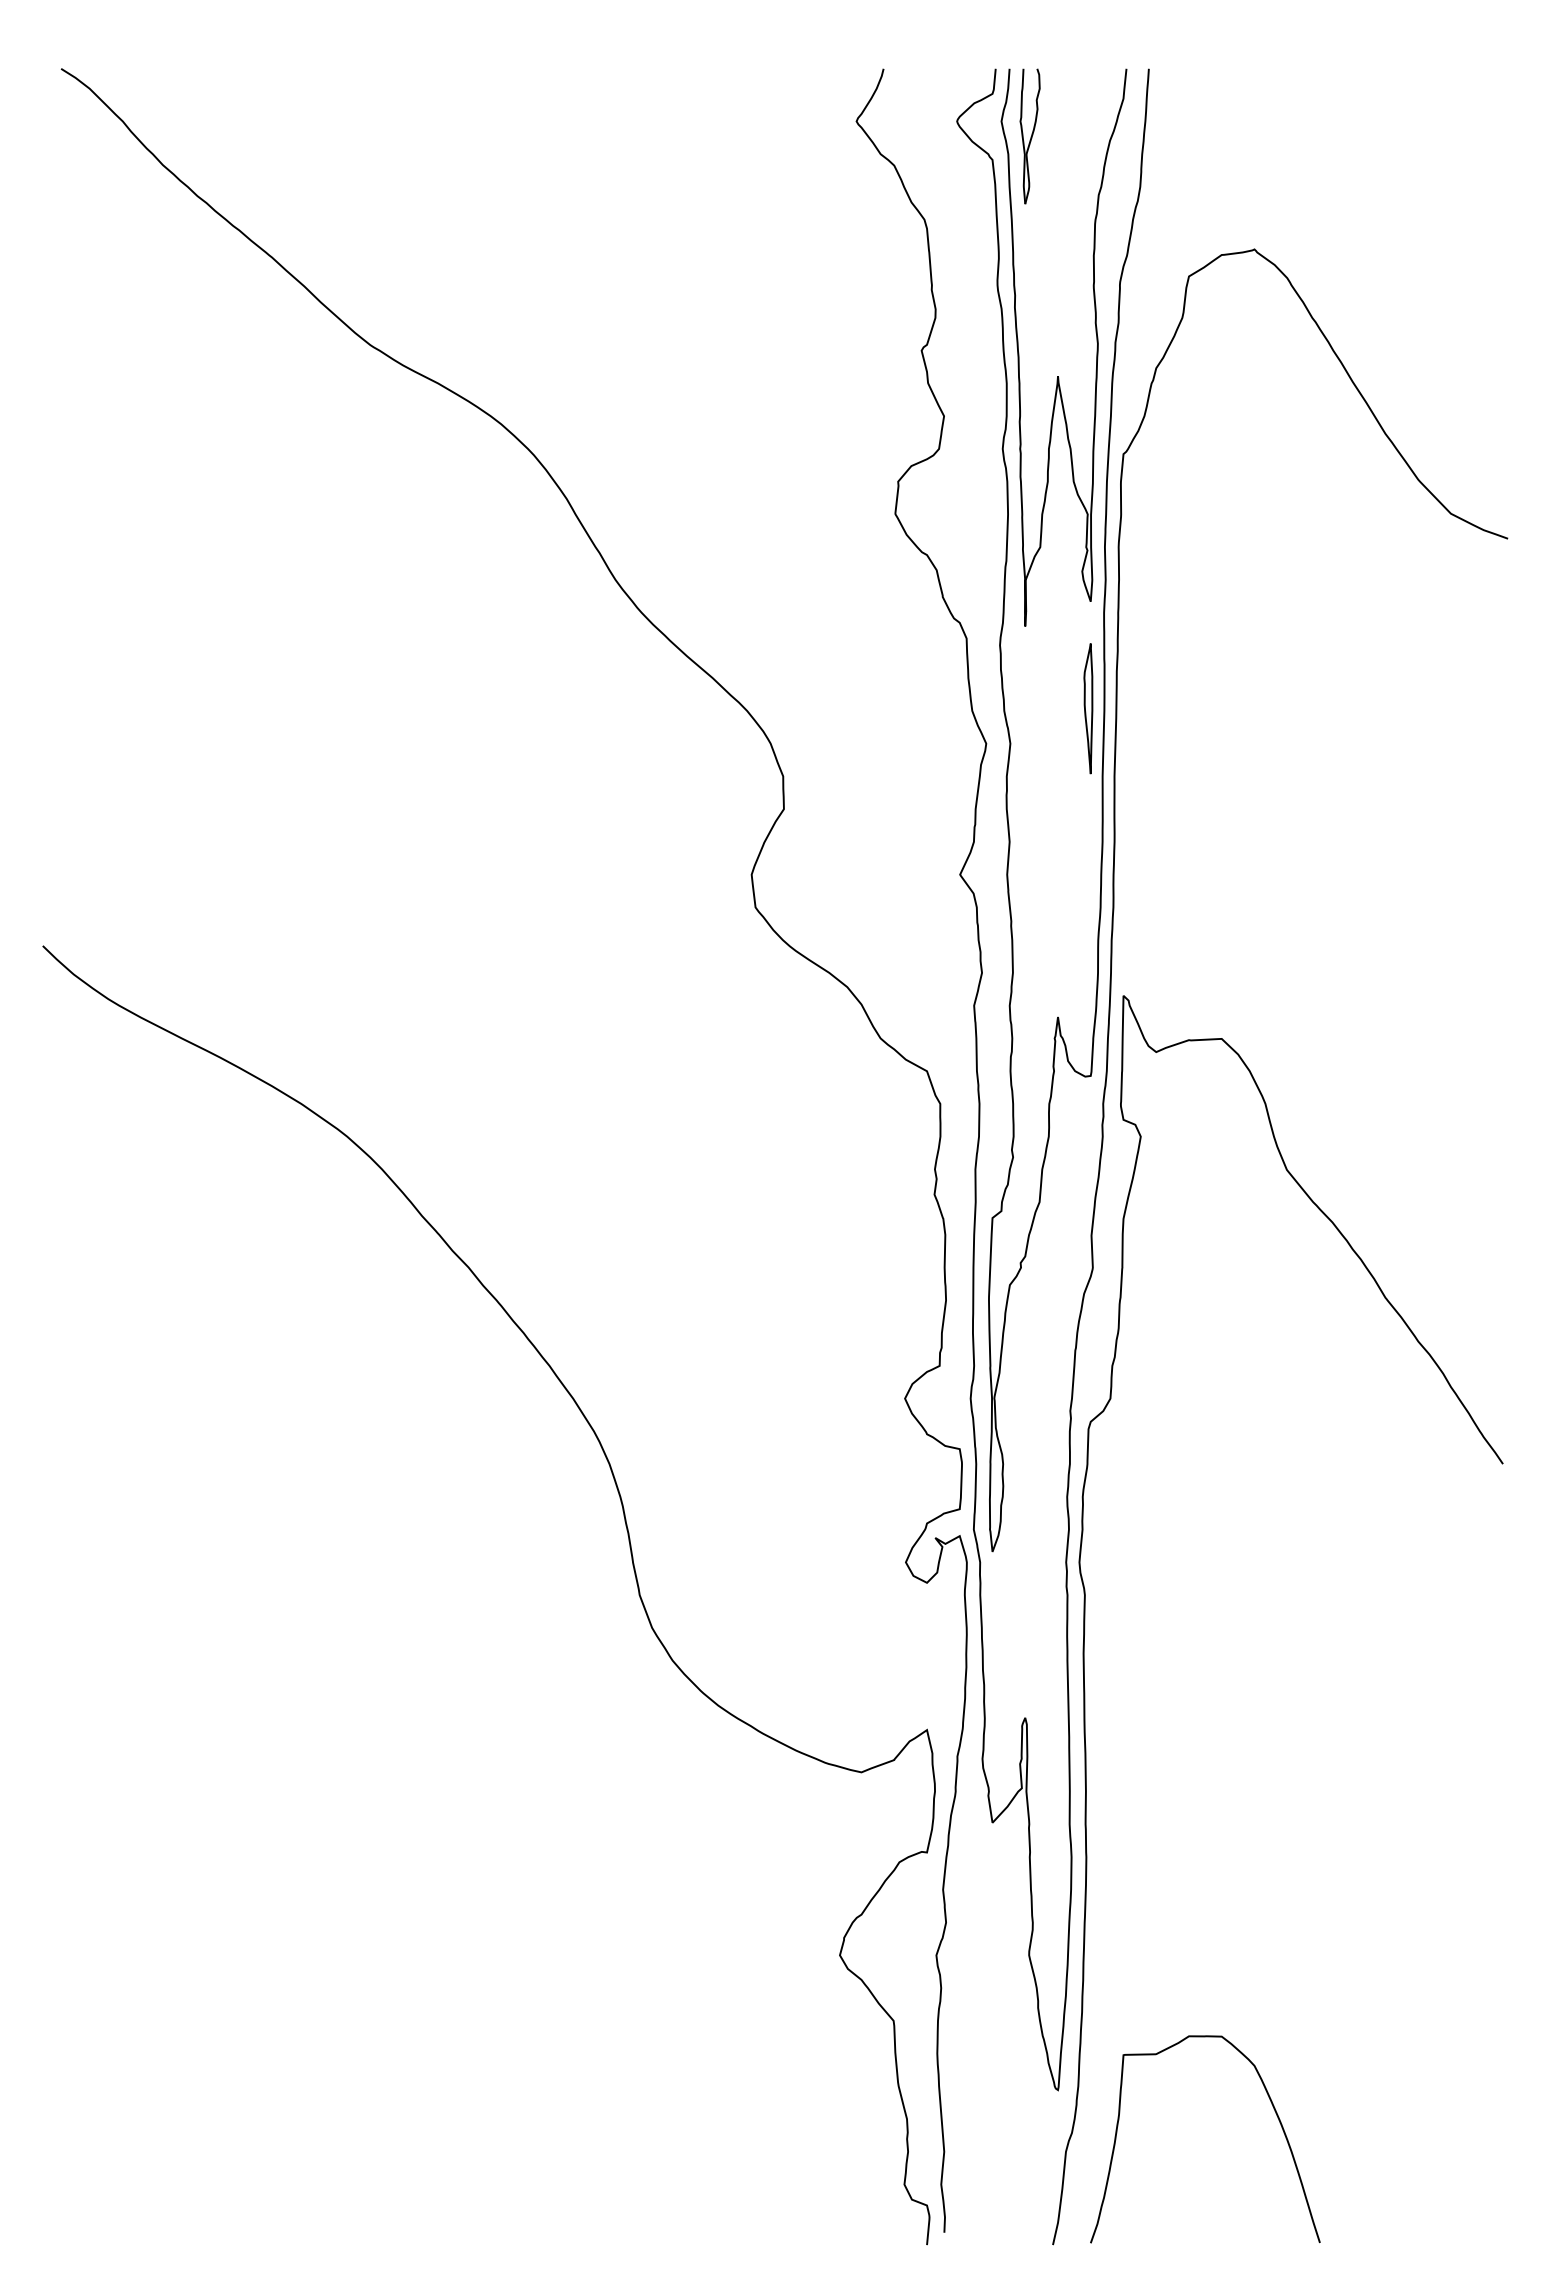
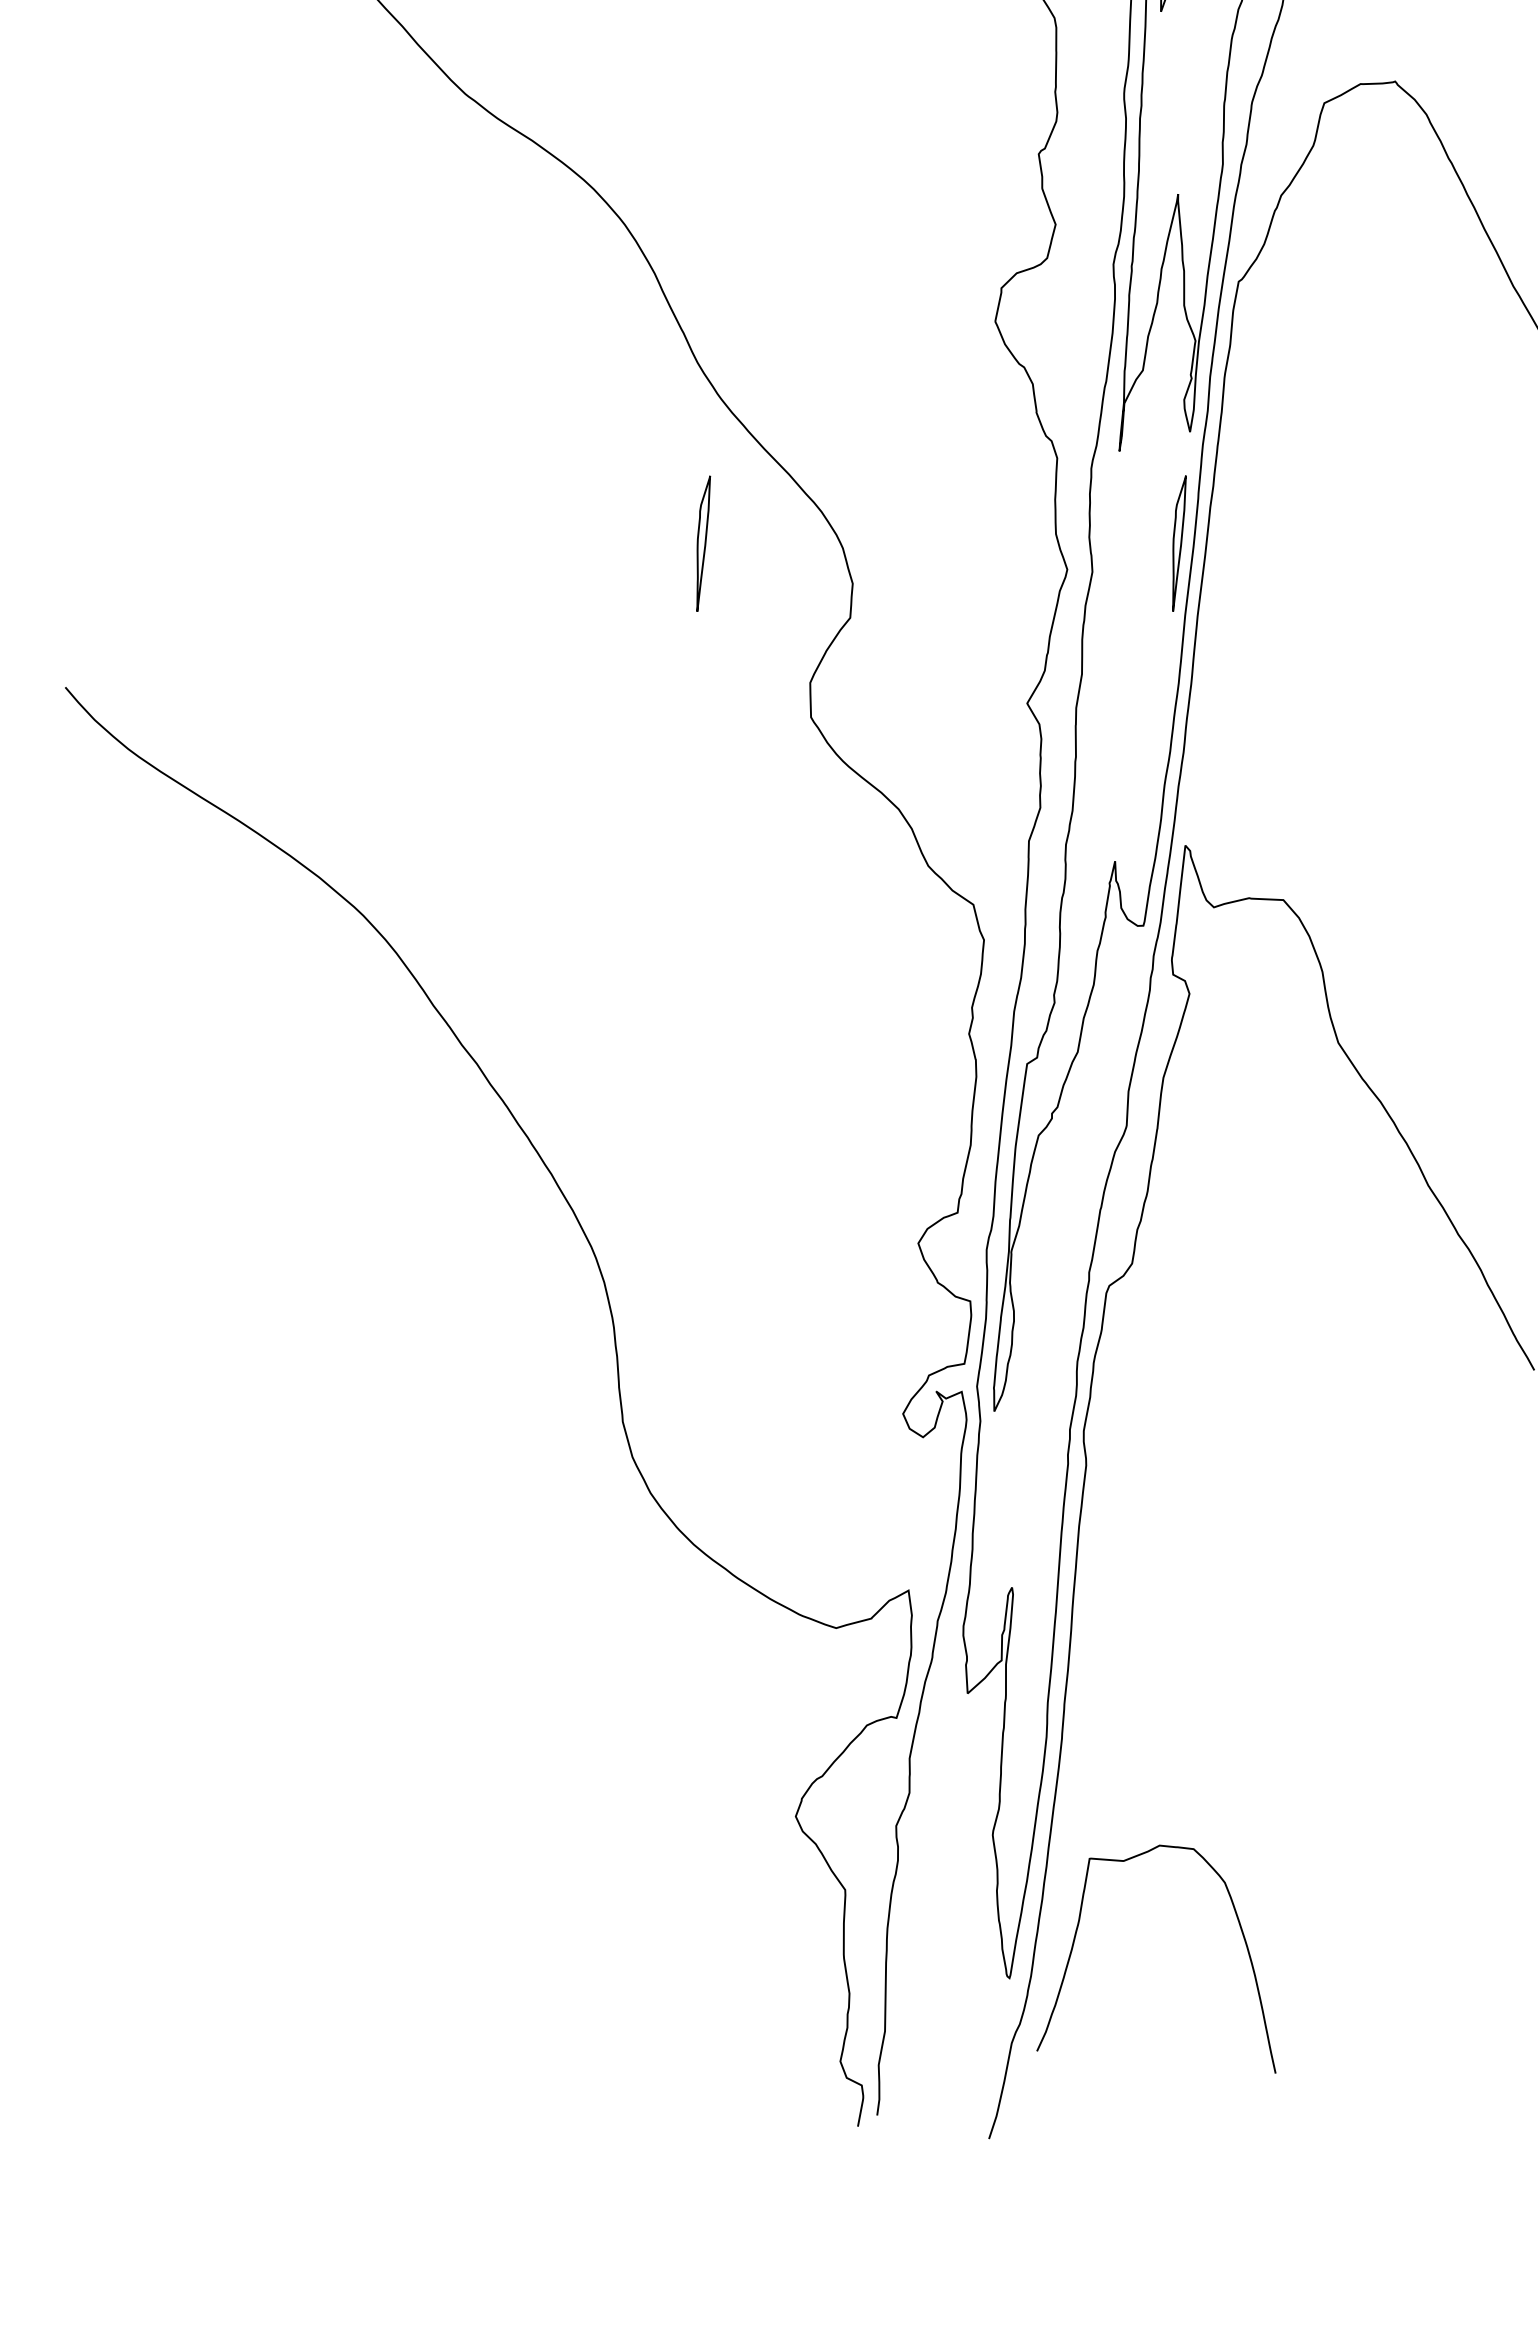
part: (635, 751) -> (701, 543), added
curve: (1273, 2109) -> (1240, 1930), moved

